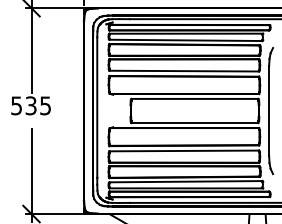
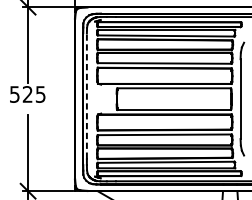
text: (30, 105) -> (27, 94), 535 -> 525
line: (97, 107) -> (87, 95), solid -> dashed

